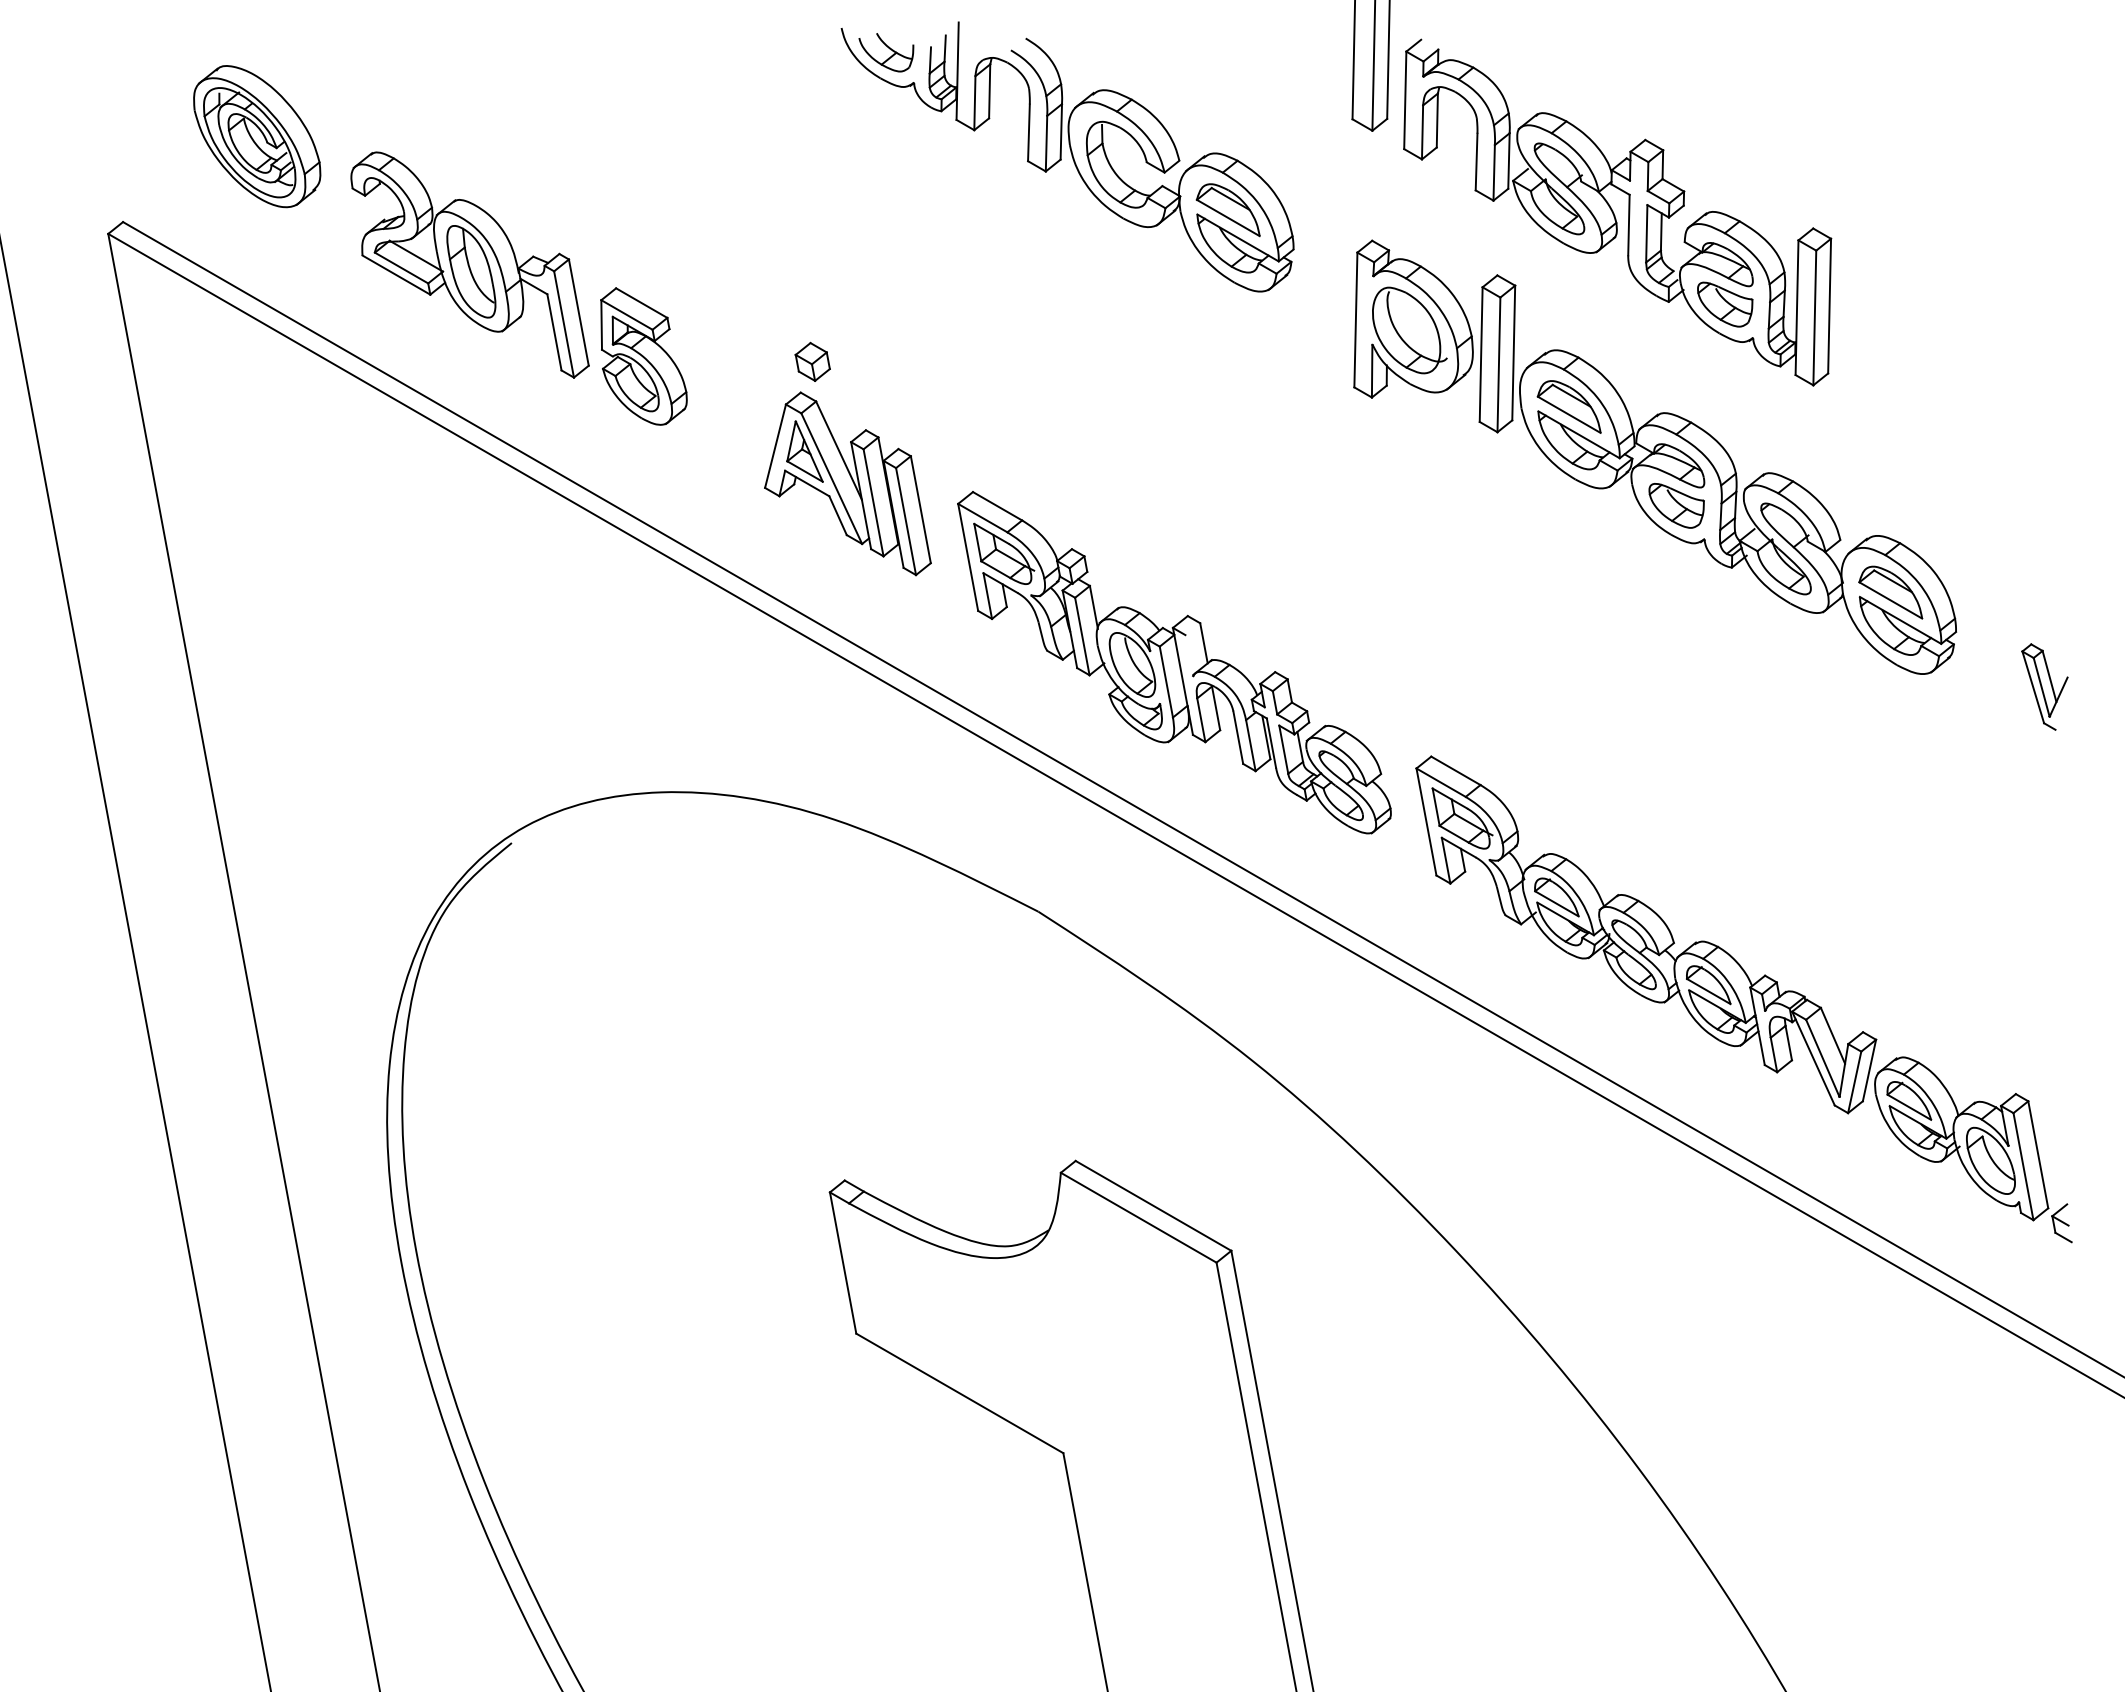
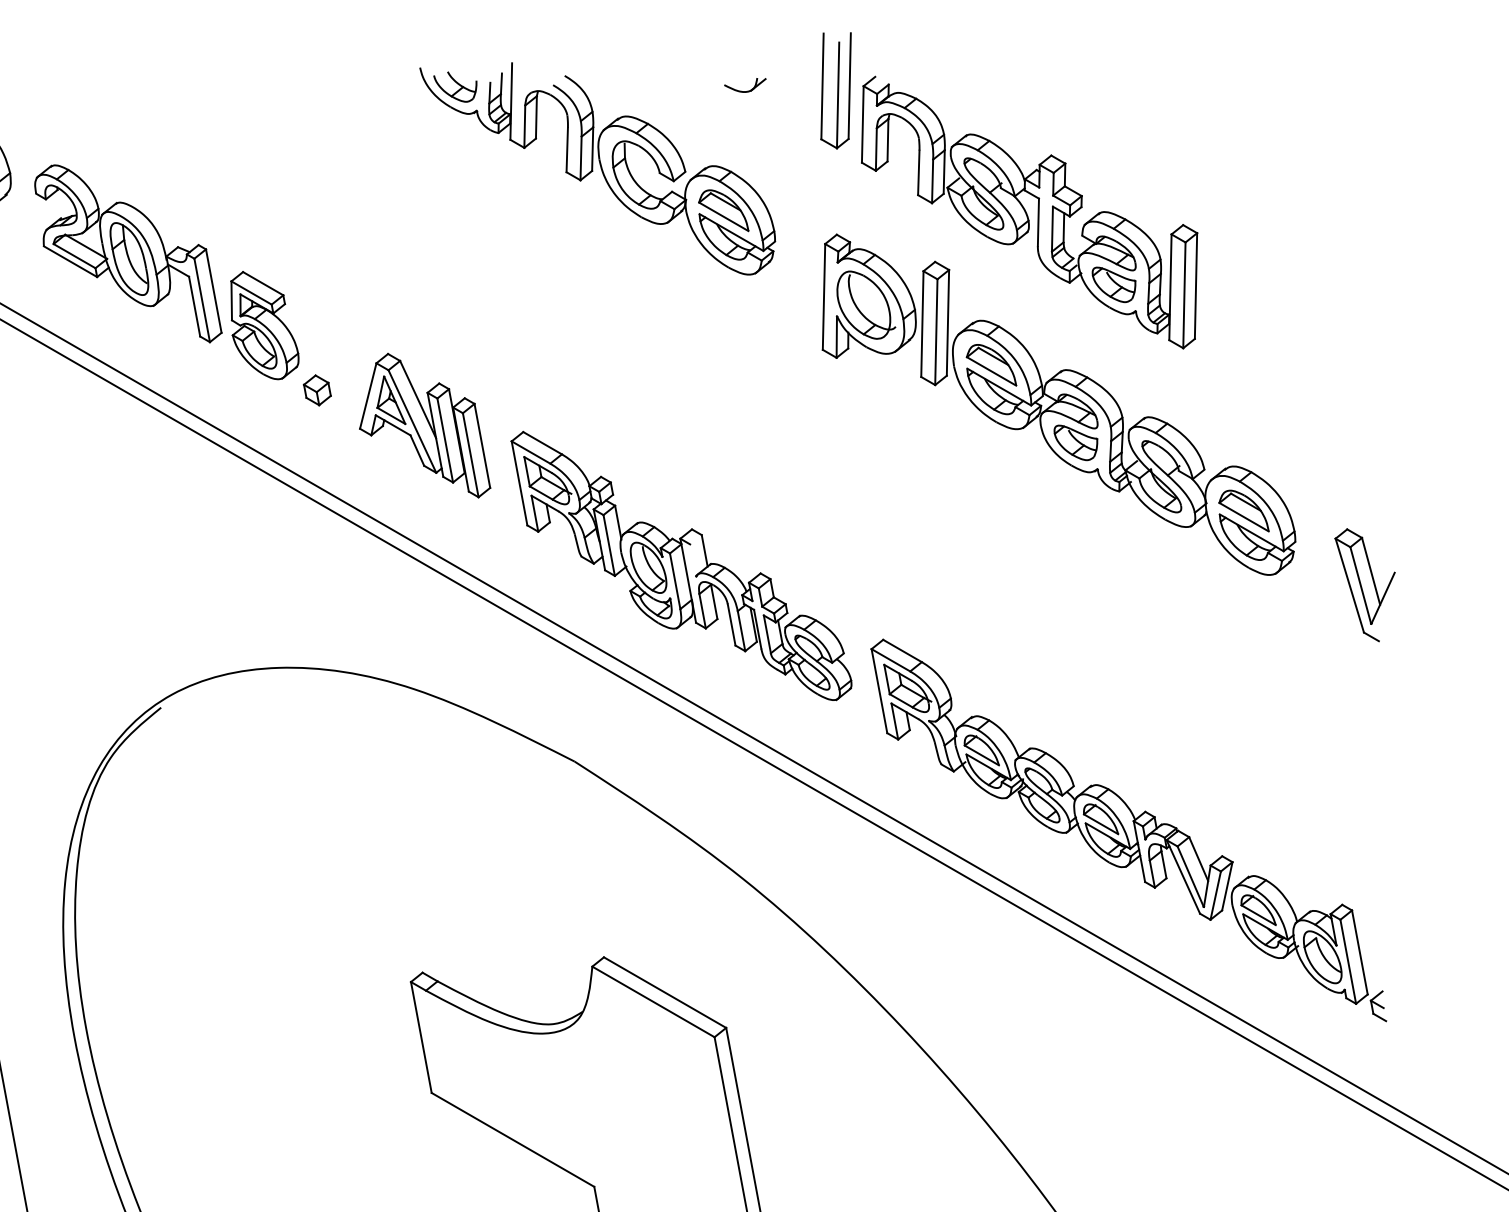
part: (1258, 57) -> (747, 90), added
part: (812, 361) -> (317, 389), moved
part: (2044, 686) -> (1364, 584), size x1.67

